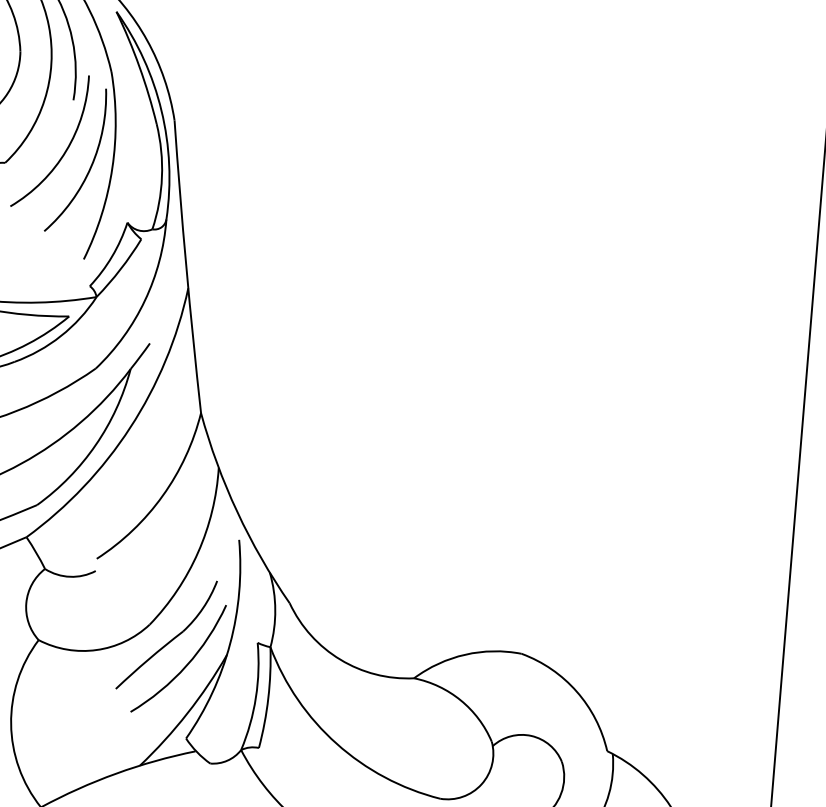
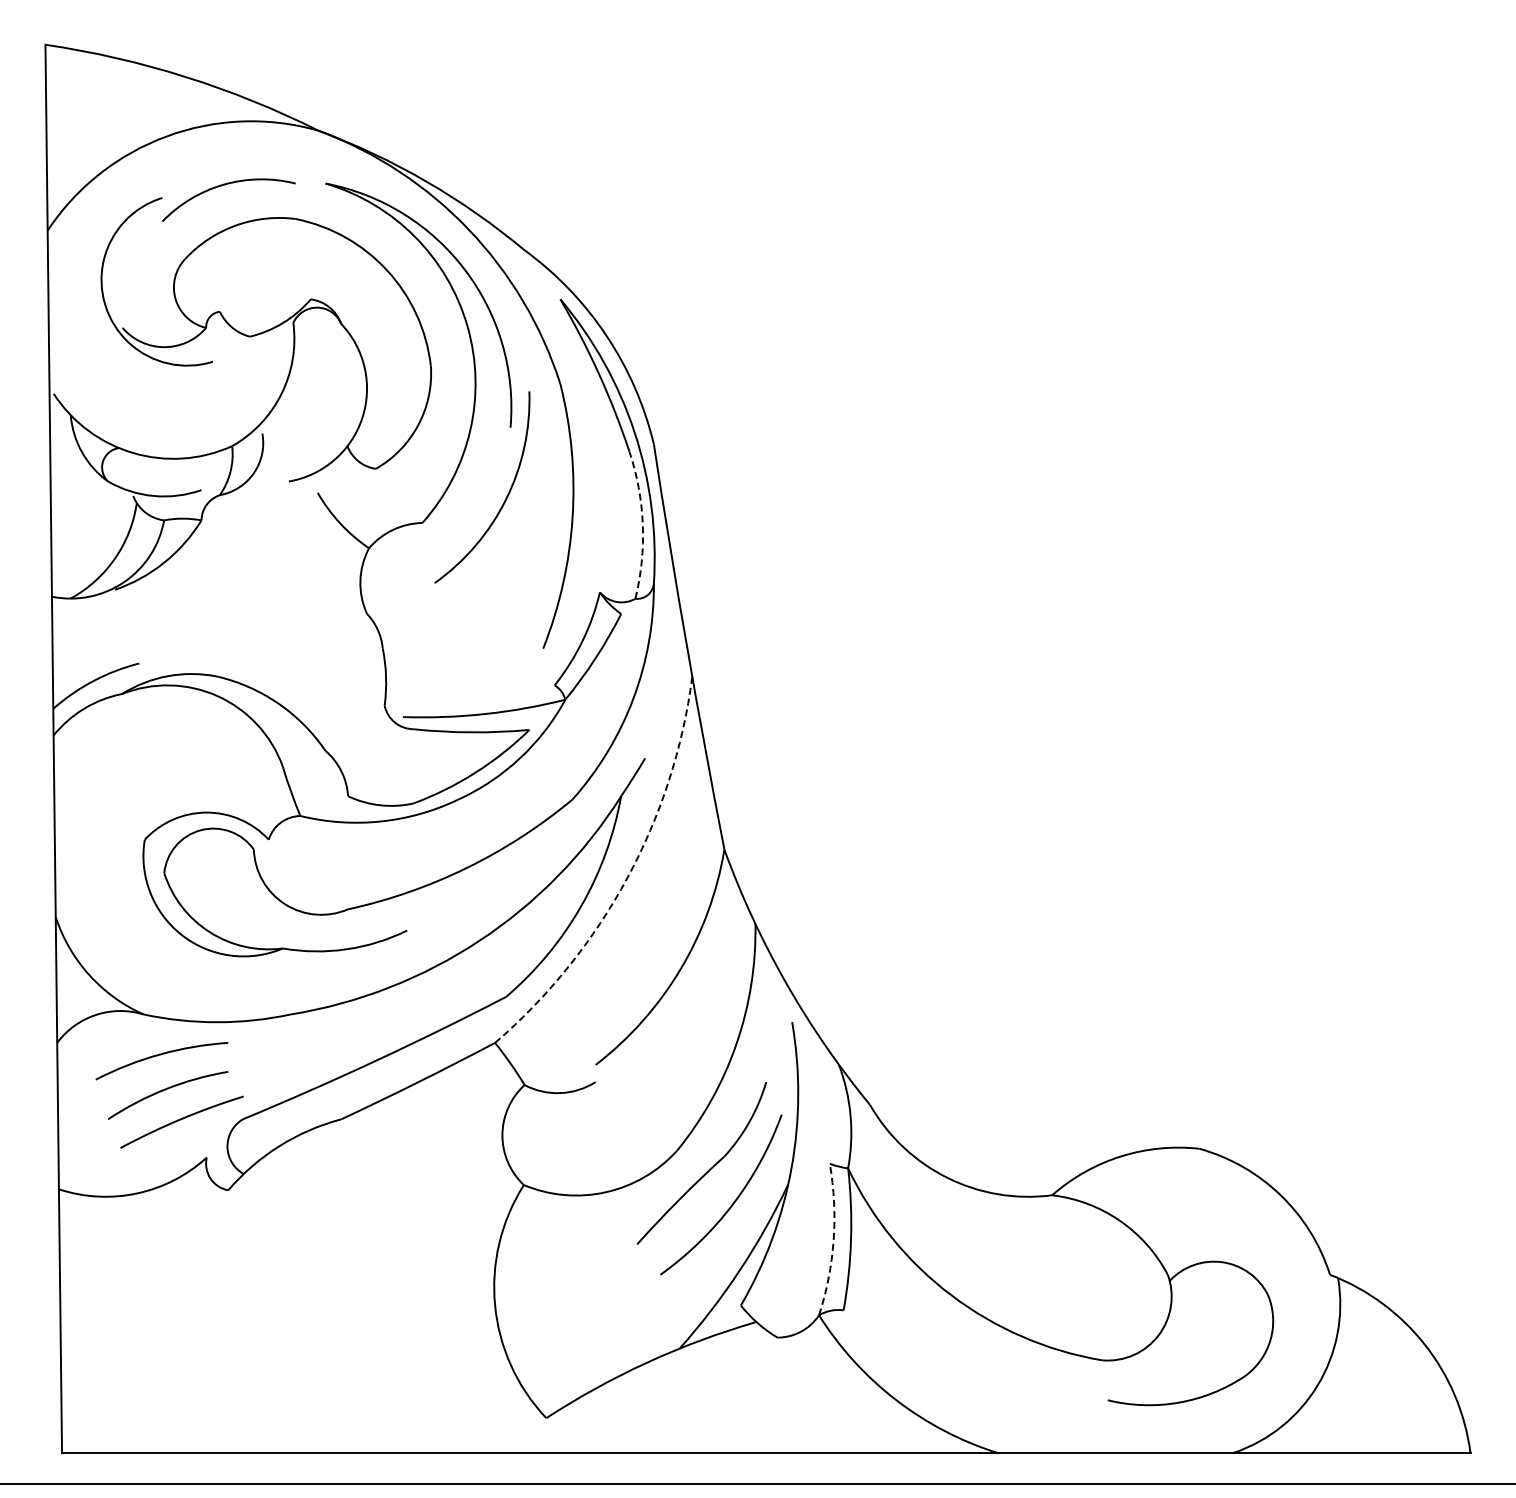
arc: (90, 166) -> (541, 518), removed
arc: (161, 176) -> (642, 524), solid -> dashed
arc: (130, 427) -> (627, 878), solid -> dashed
arc: (255, 697) -> (833, 1240), solid -> dashed

